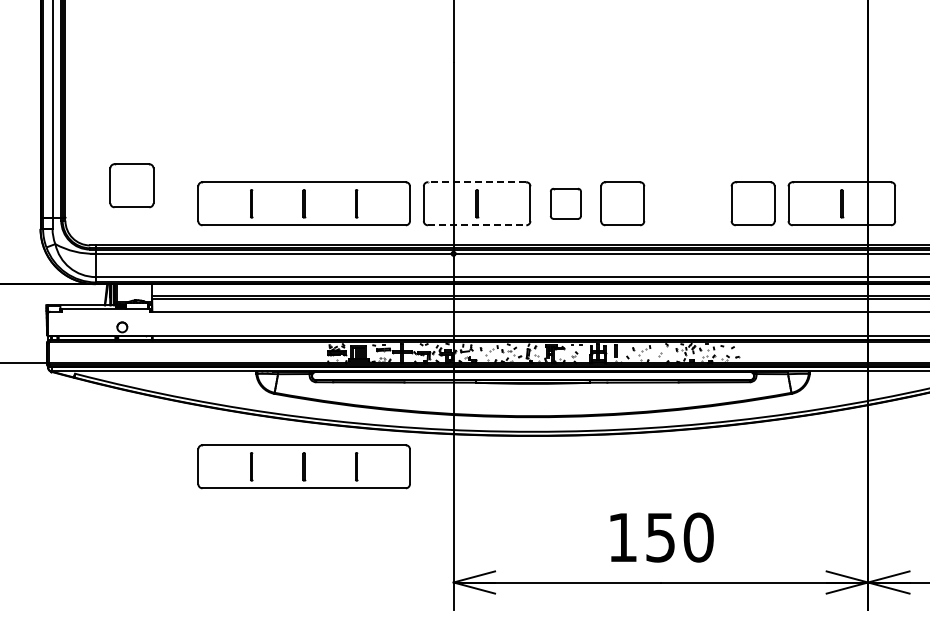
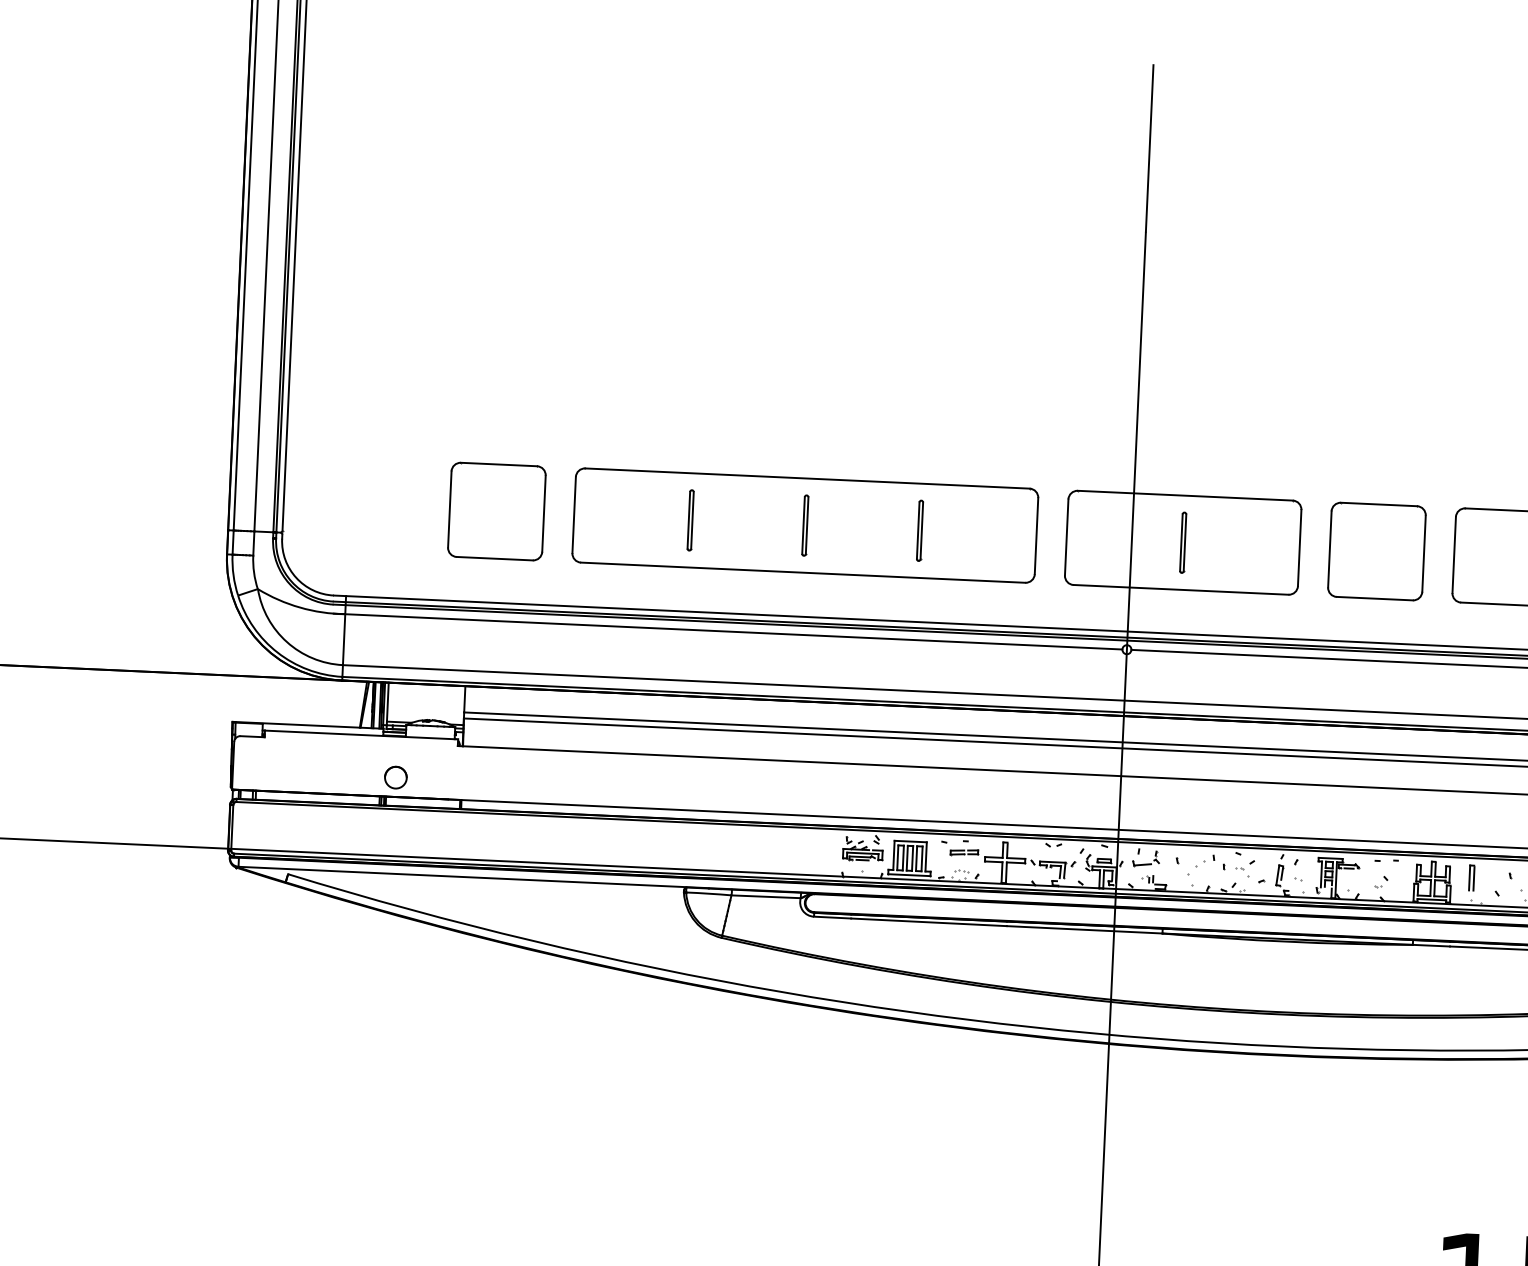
line: (476, 182) -> (1183, 496), dashed -> solid
part: (131, 185) -> (495, 510), moved
part: (565, 203) -> (1376, 550), size x1.43
line: (477, 225) -> (1181, 590), dashed -> solid
part: (303, 466) -> (777, 1099), removed

